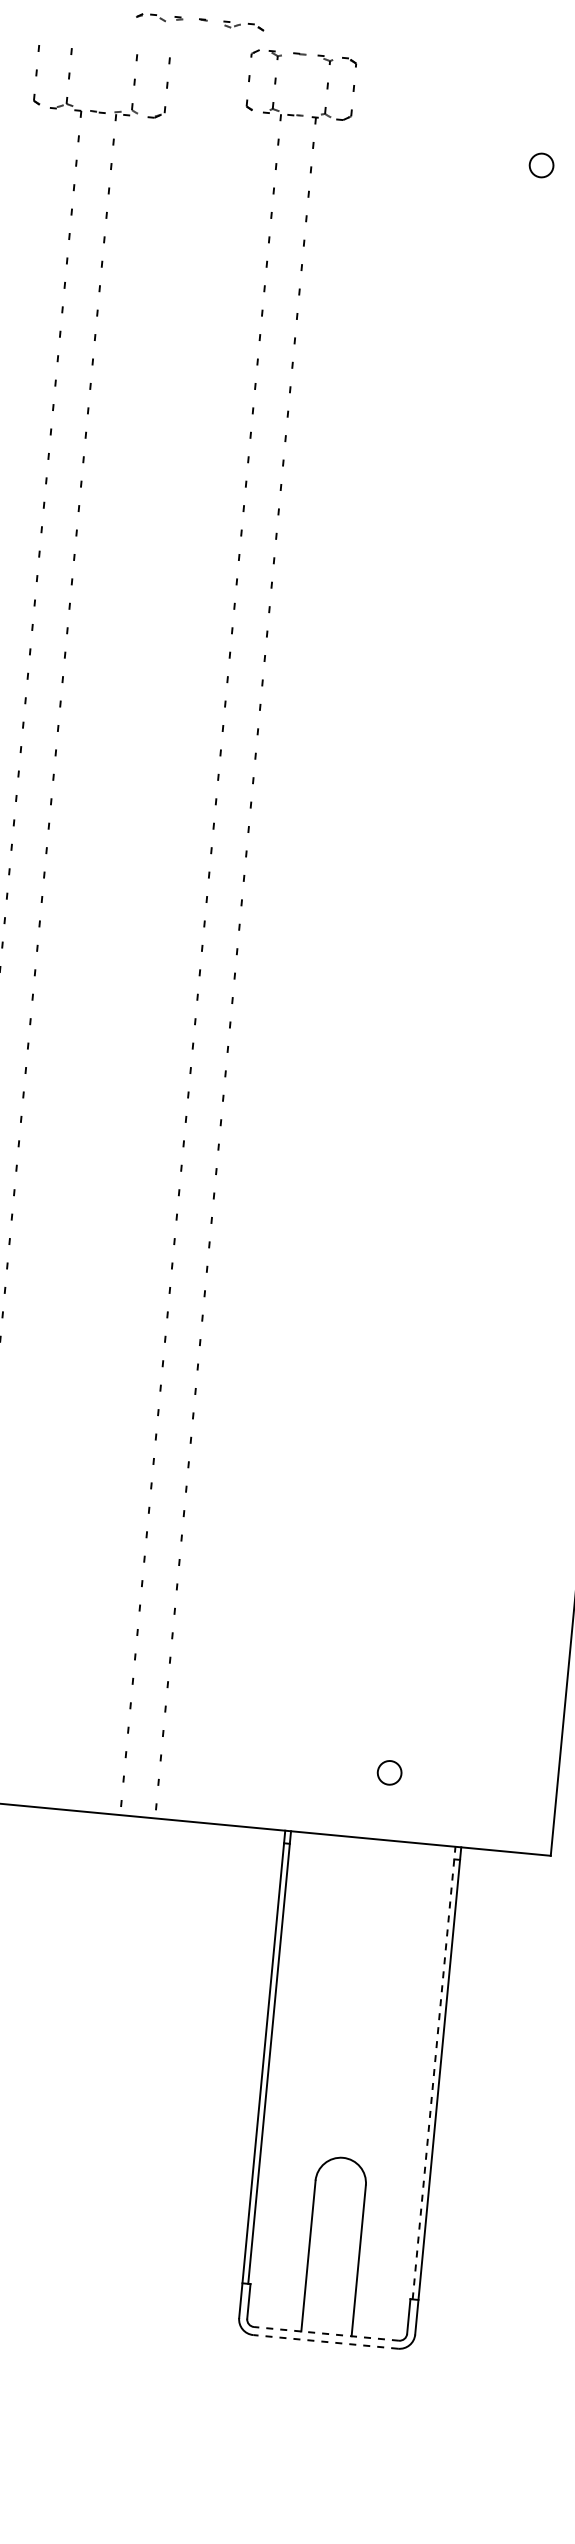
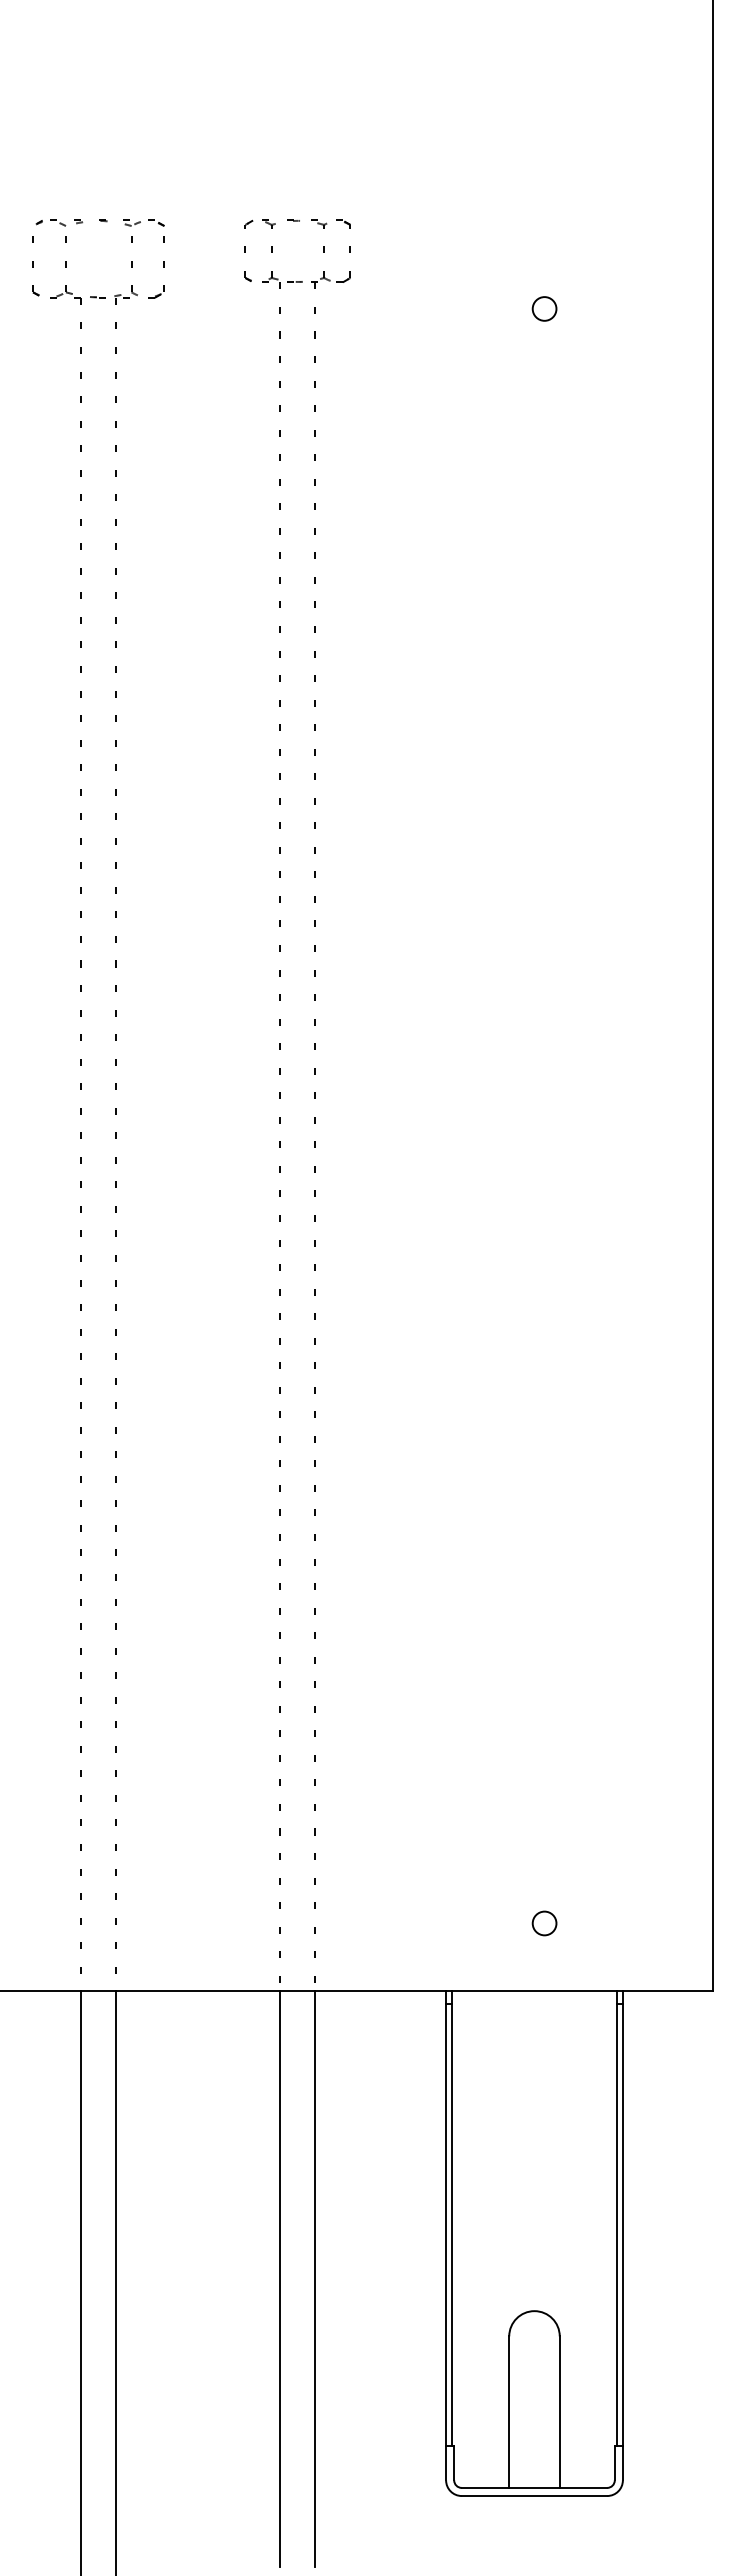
part: (199, 21) -> (99, 222), moved
line: (434, 2072) -> (617, 2217), dashed -> solid
line: (93, 2101) -> (280, 2278), added
line: (128, 2104) -> (315, 2278), added
line: (326, 2333) -> (534, 2487), dashed -> solid
line: (325, 2342) -> (534, 2496), dashed -> solid

